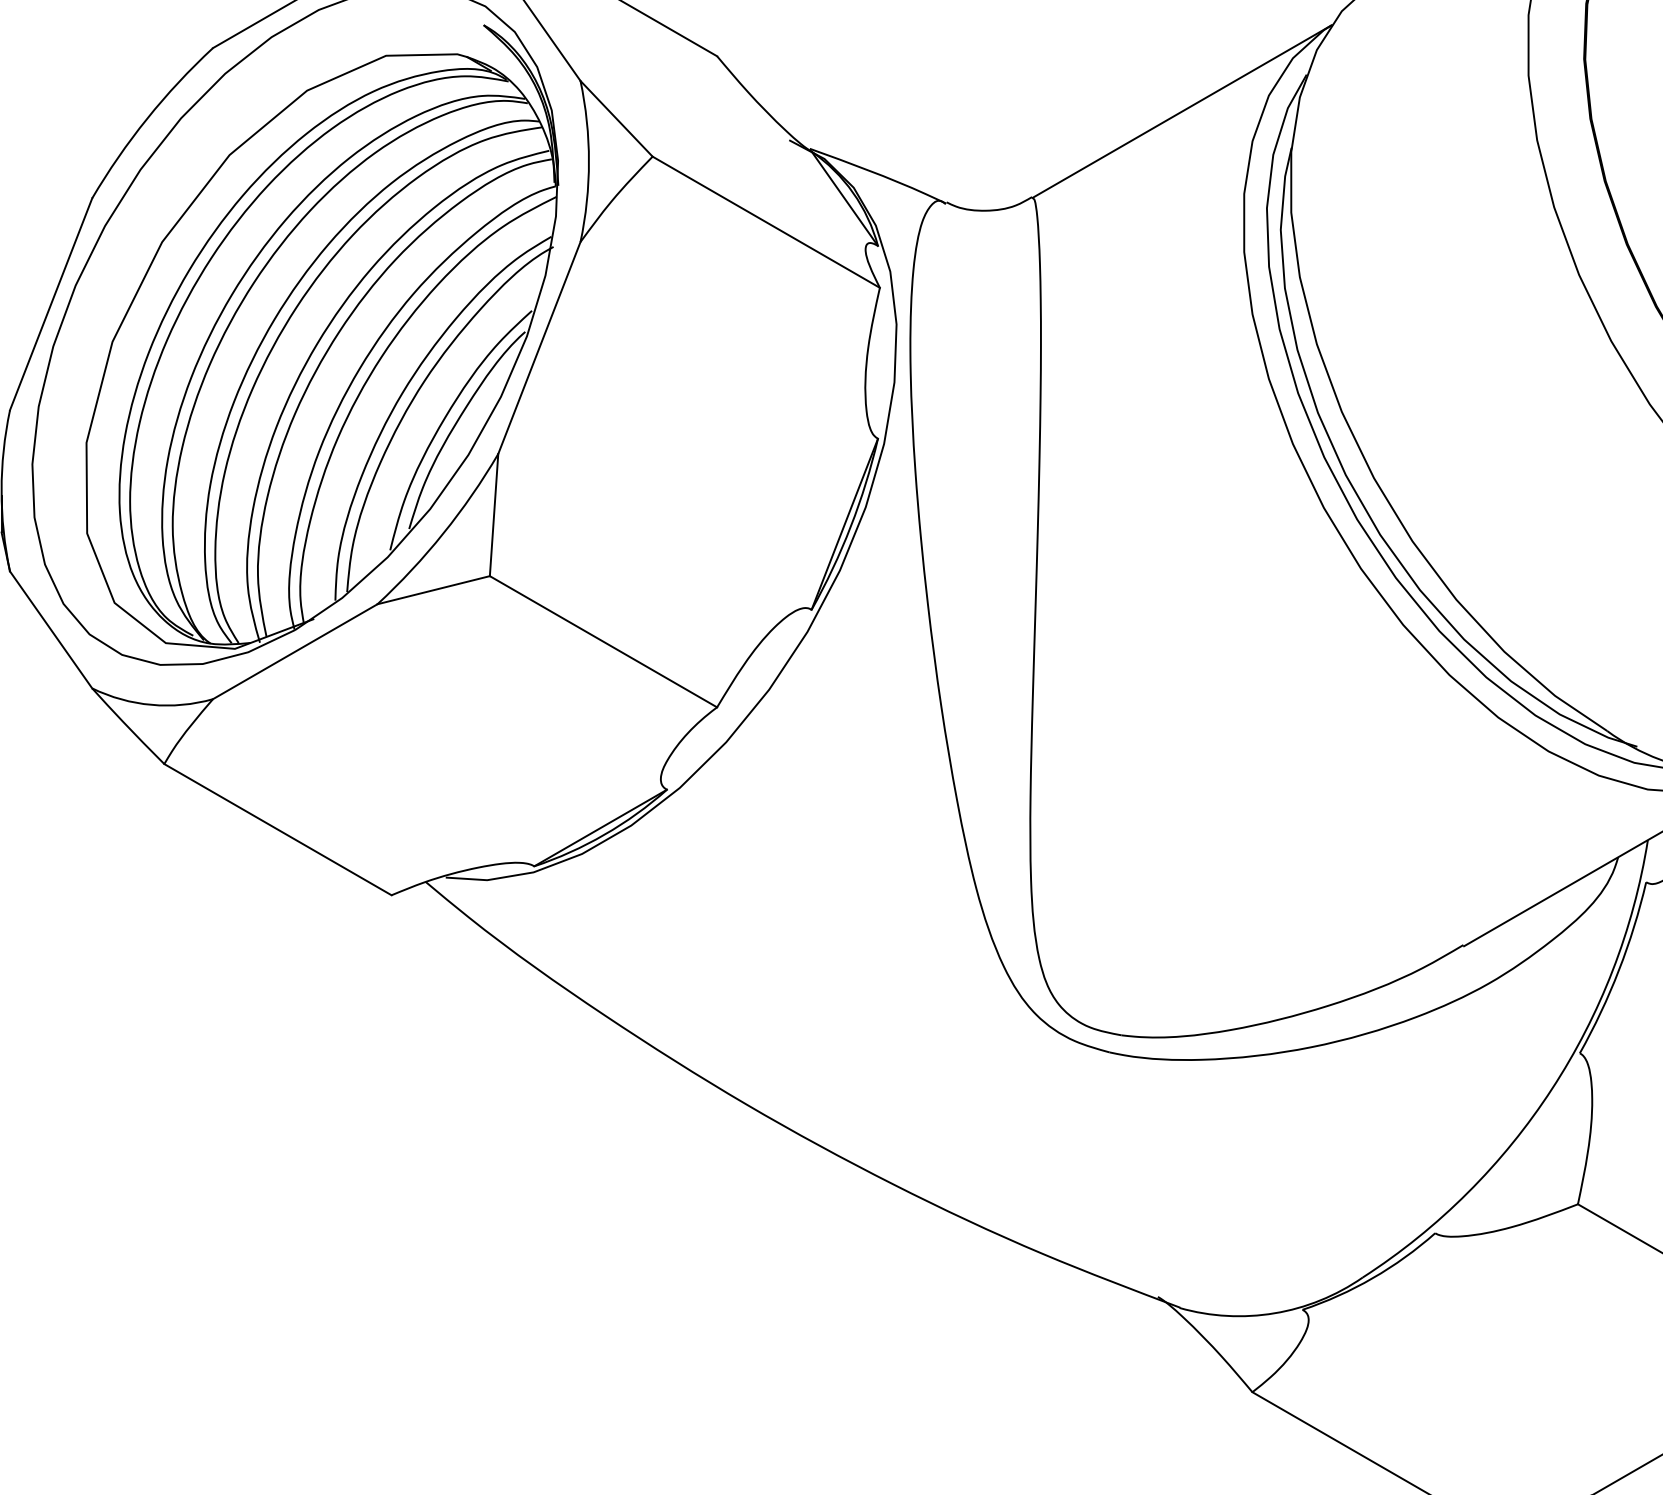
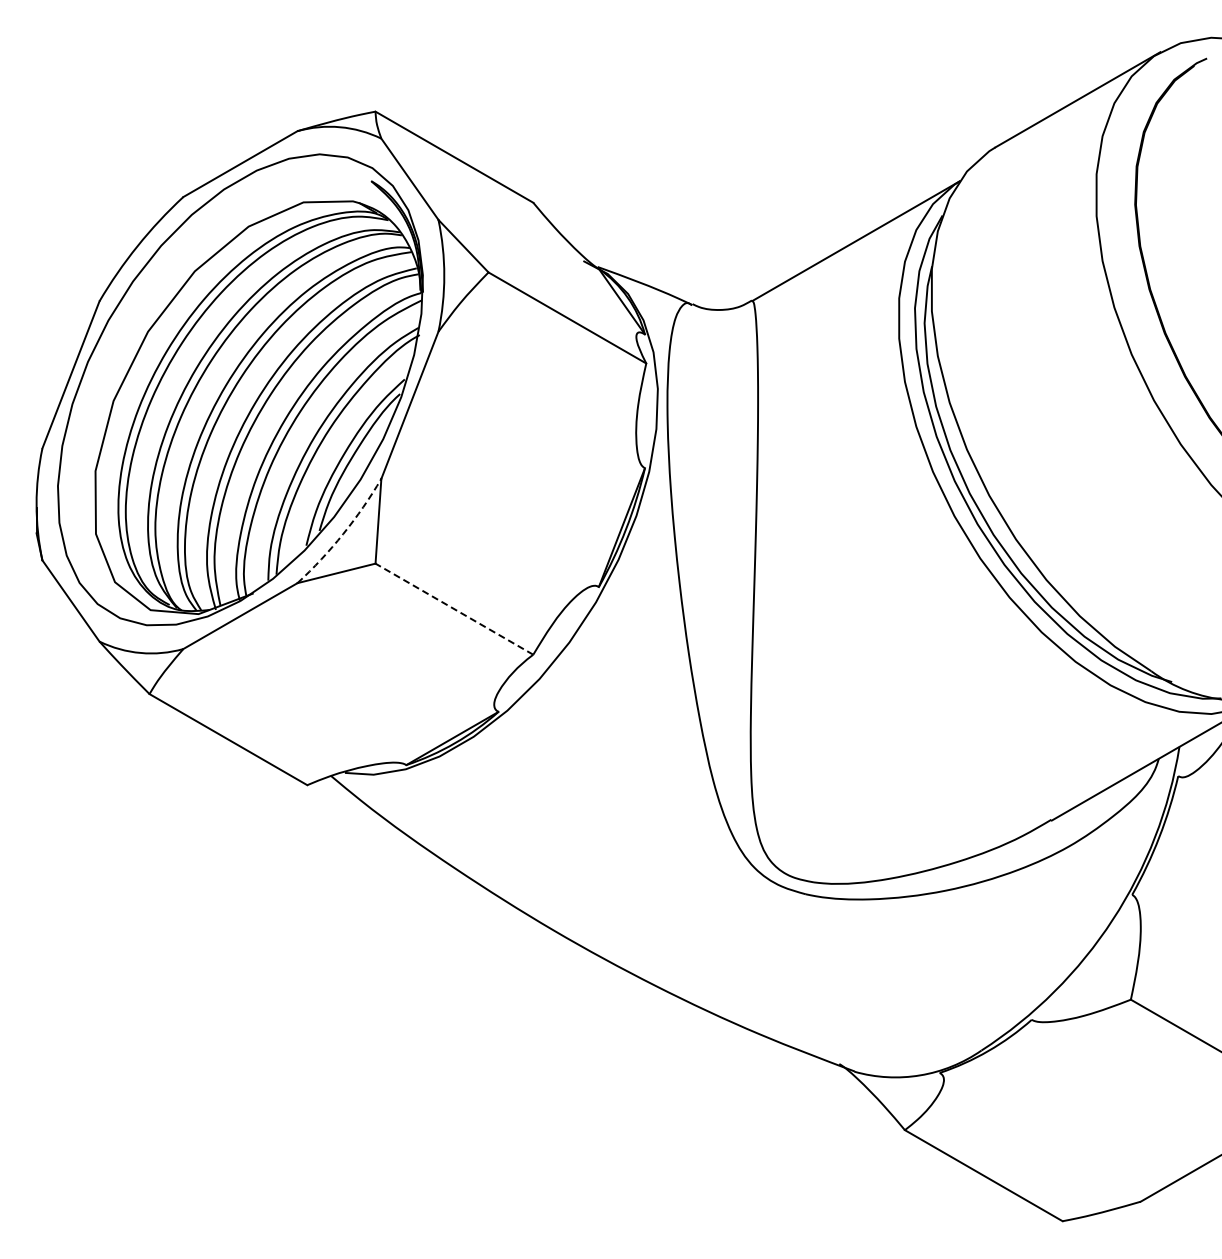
arc: (443, 534) -> (343, 534), solid -> dashed
line: (602, 640) -> (453, 608), solid -> dashed

